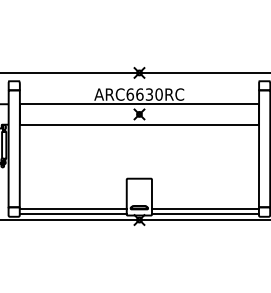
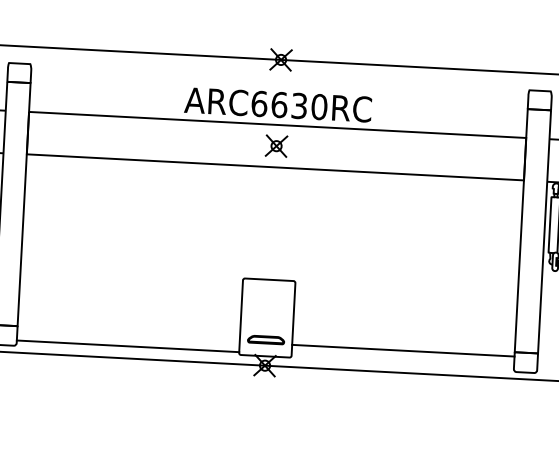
line: (72, 209) -> (126, 336), removed
line: (204, 214) -> (400, 361), removed

